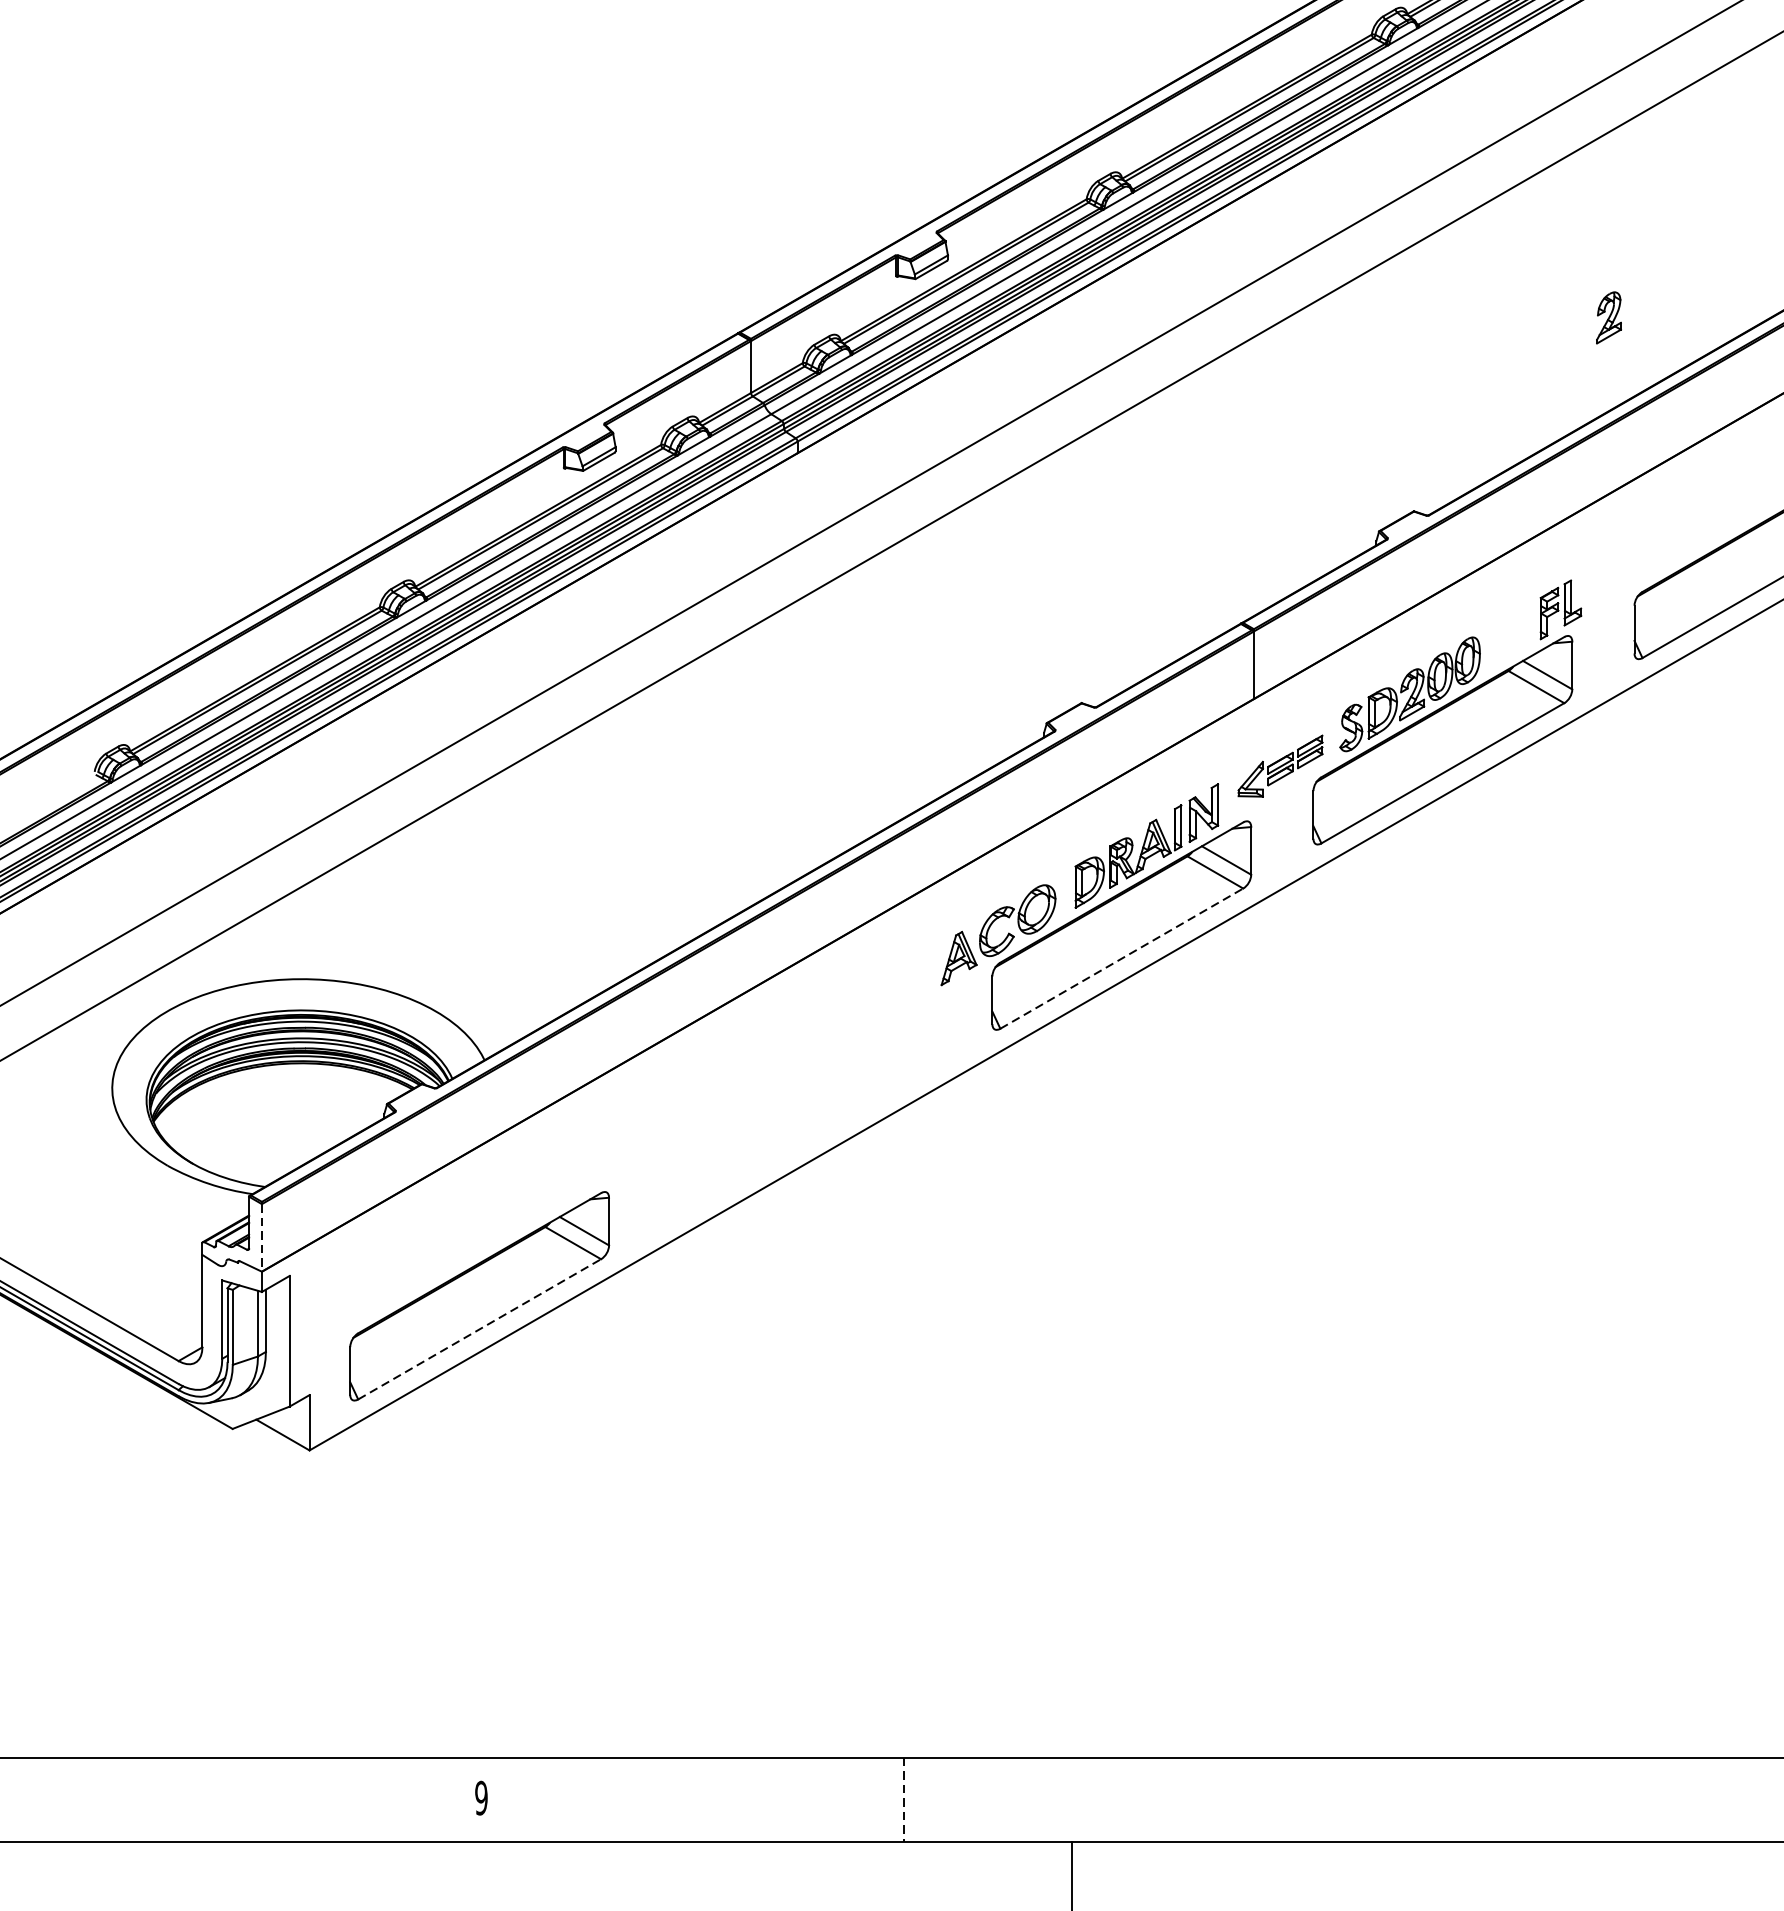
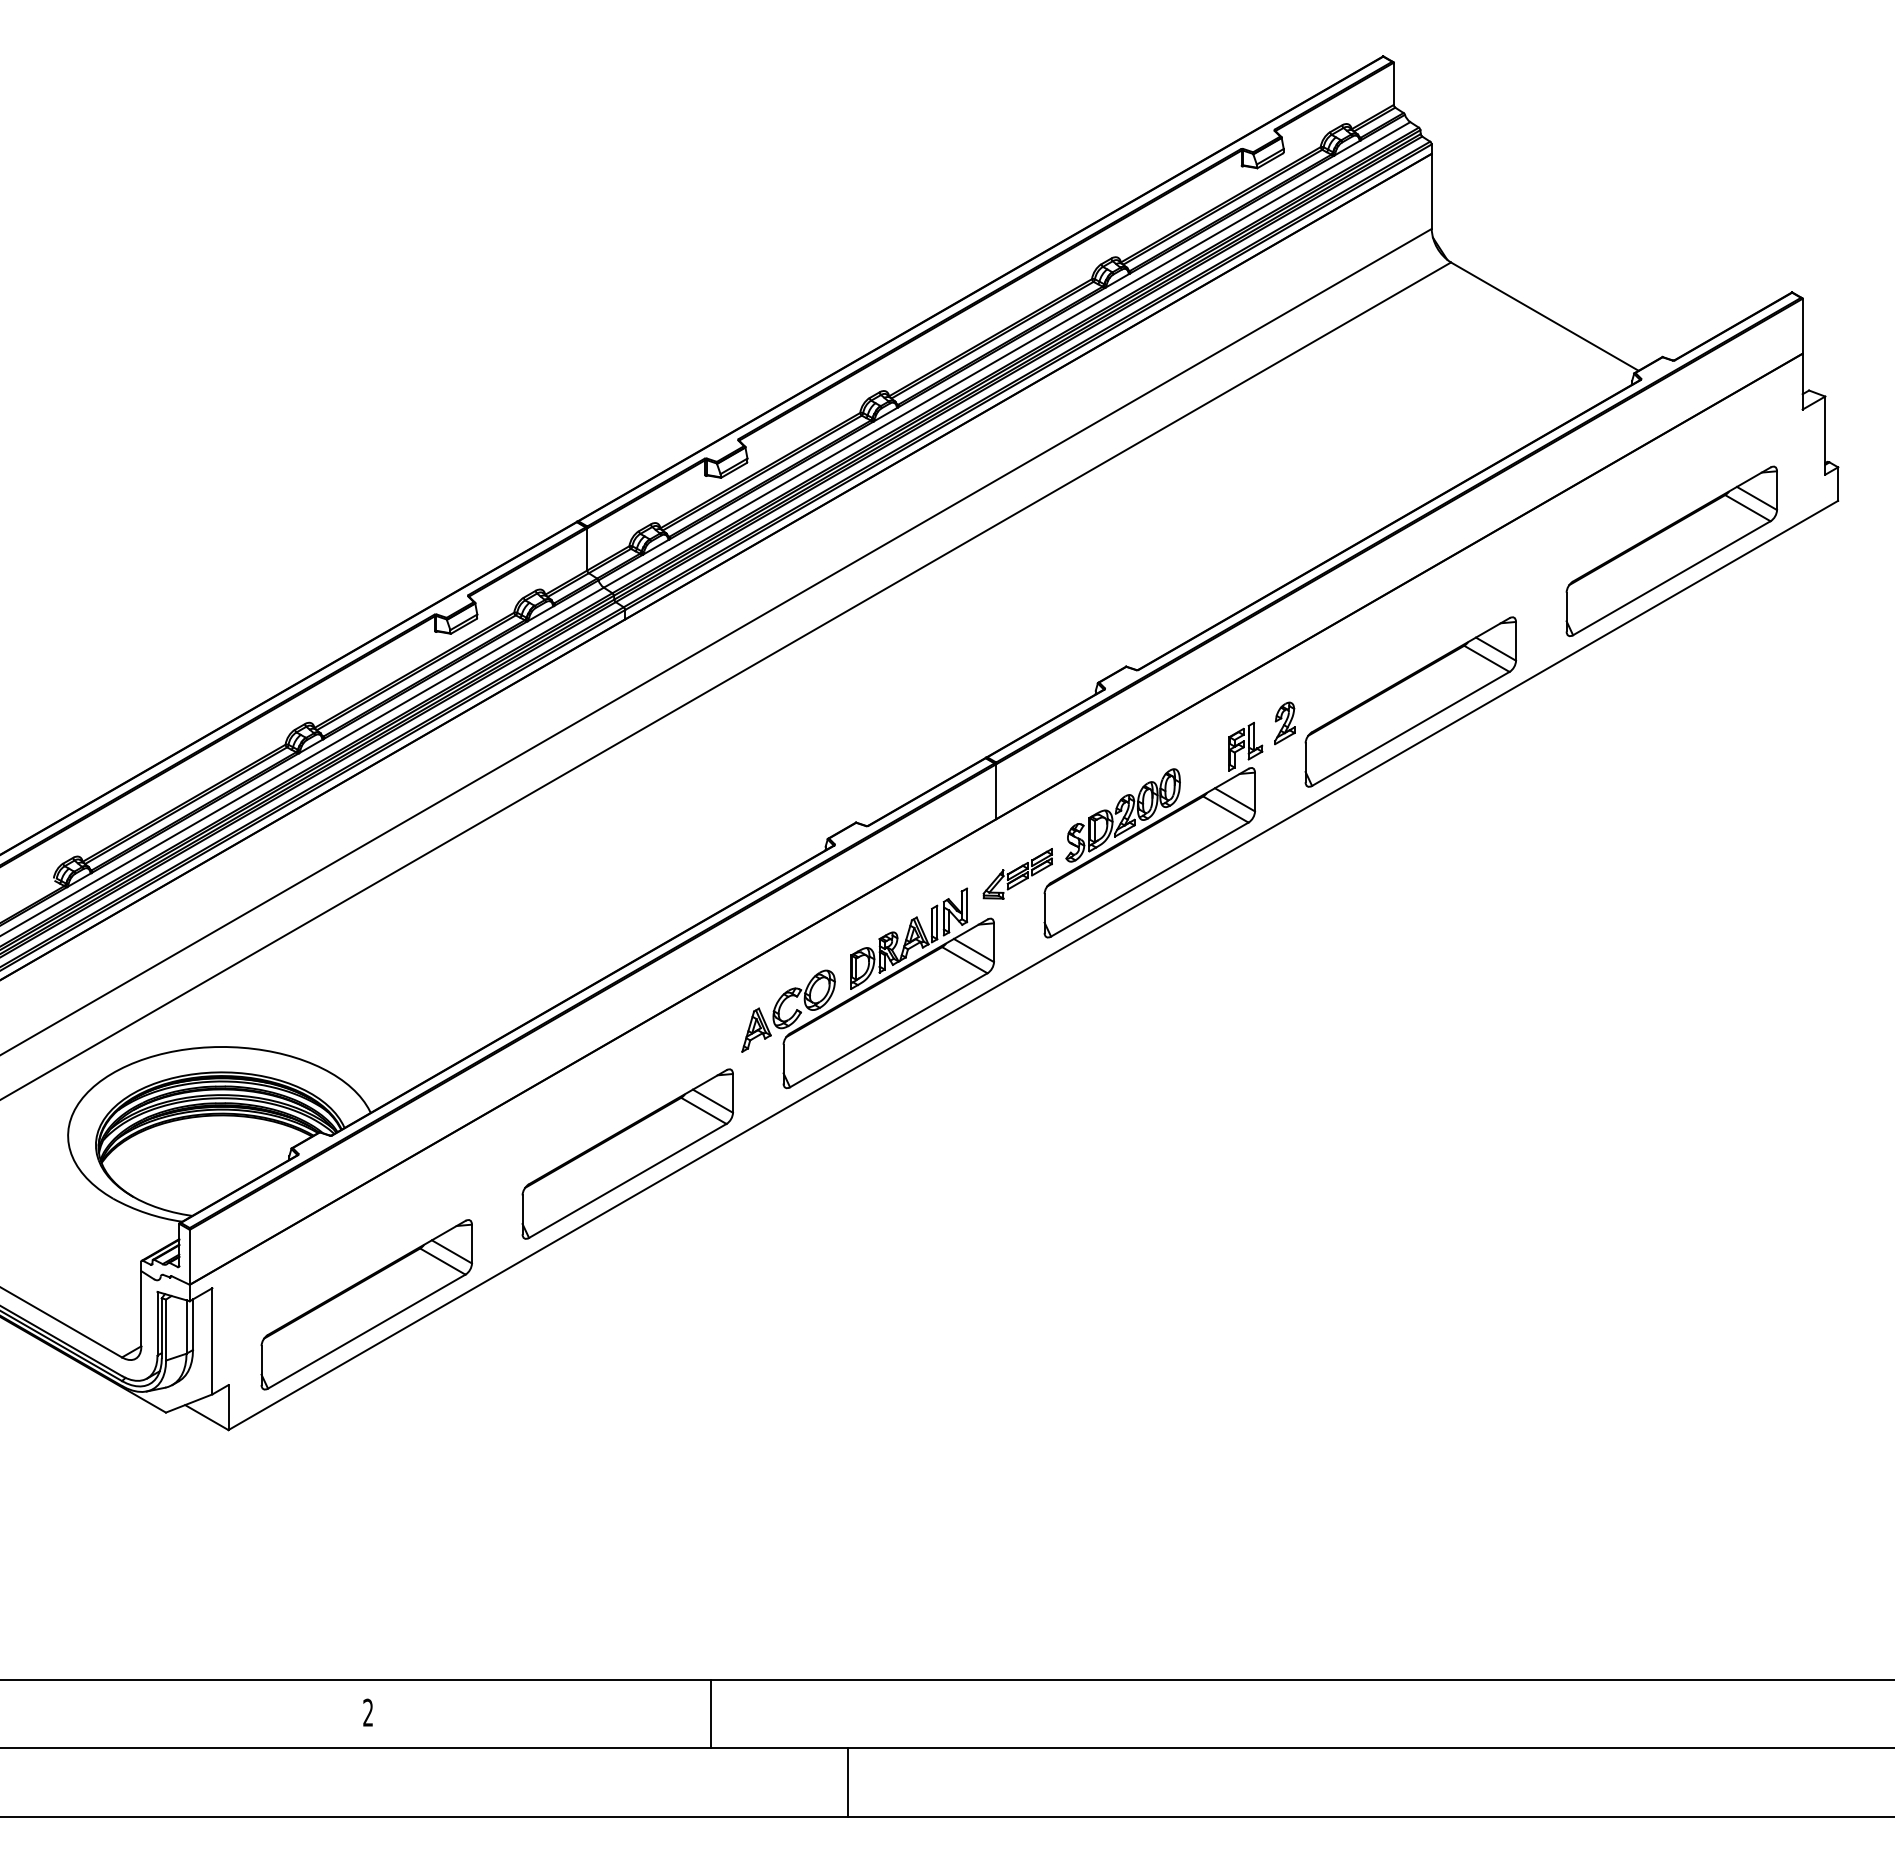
part: (1608, 318) -> (1284, 723), moved
line: (1121, 958) -> (888, 1030), dashed -> solid
part: (800, 1110) -> (627, 1153), added
line: (261, 1238) -> (189, 1257), dashed -> solid
line: (479, 1329) -> (366, 1331), dashed -> solid
text: (481, 1797) -> (368, 1712), 9 -> 2
line: (903, 1800) -> (711, 1714), dashed -> solid

